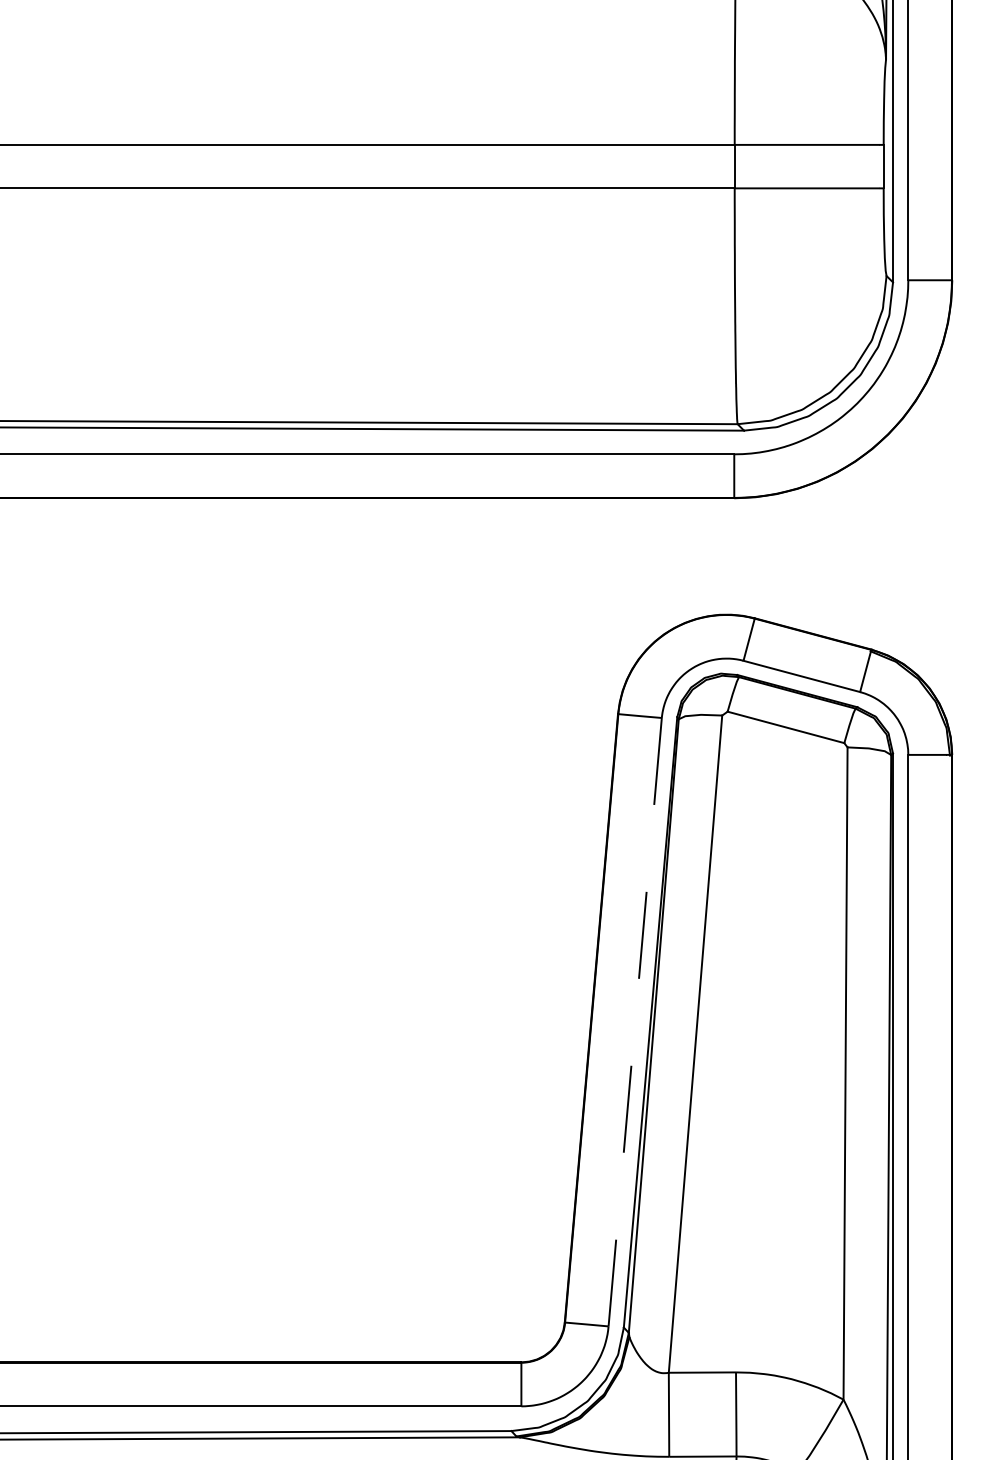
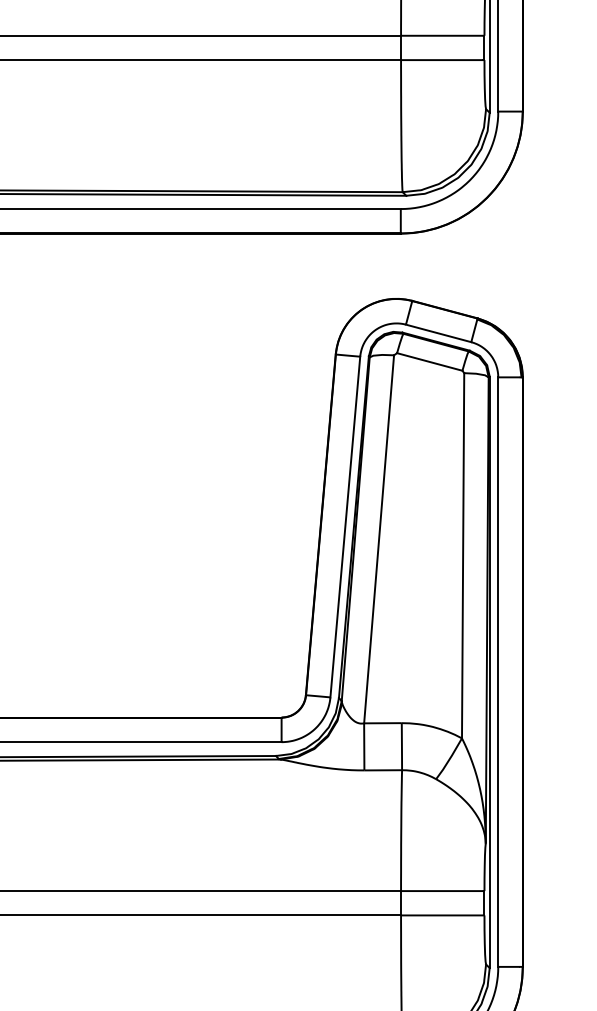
line: (635, 1023) -> (345, 527), dashed -> solid

